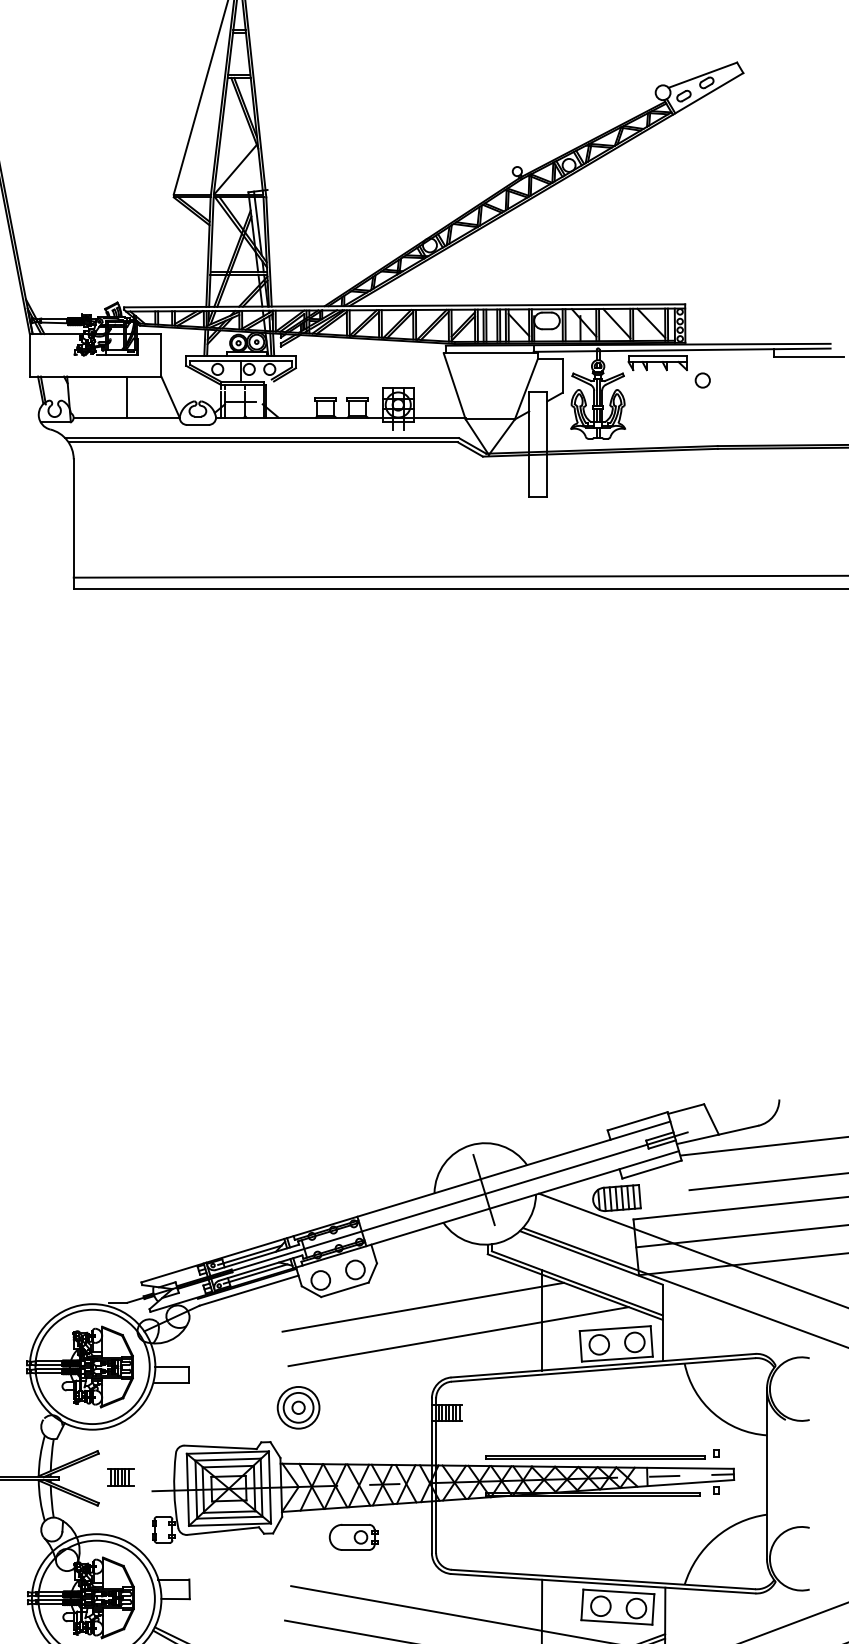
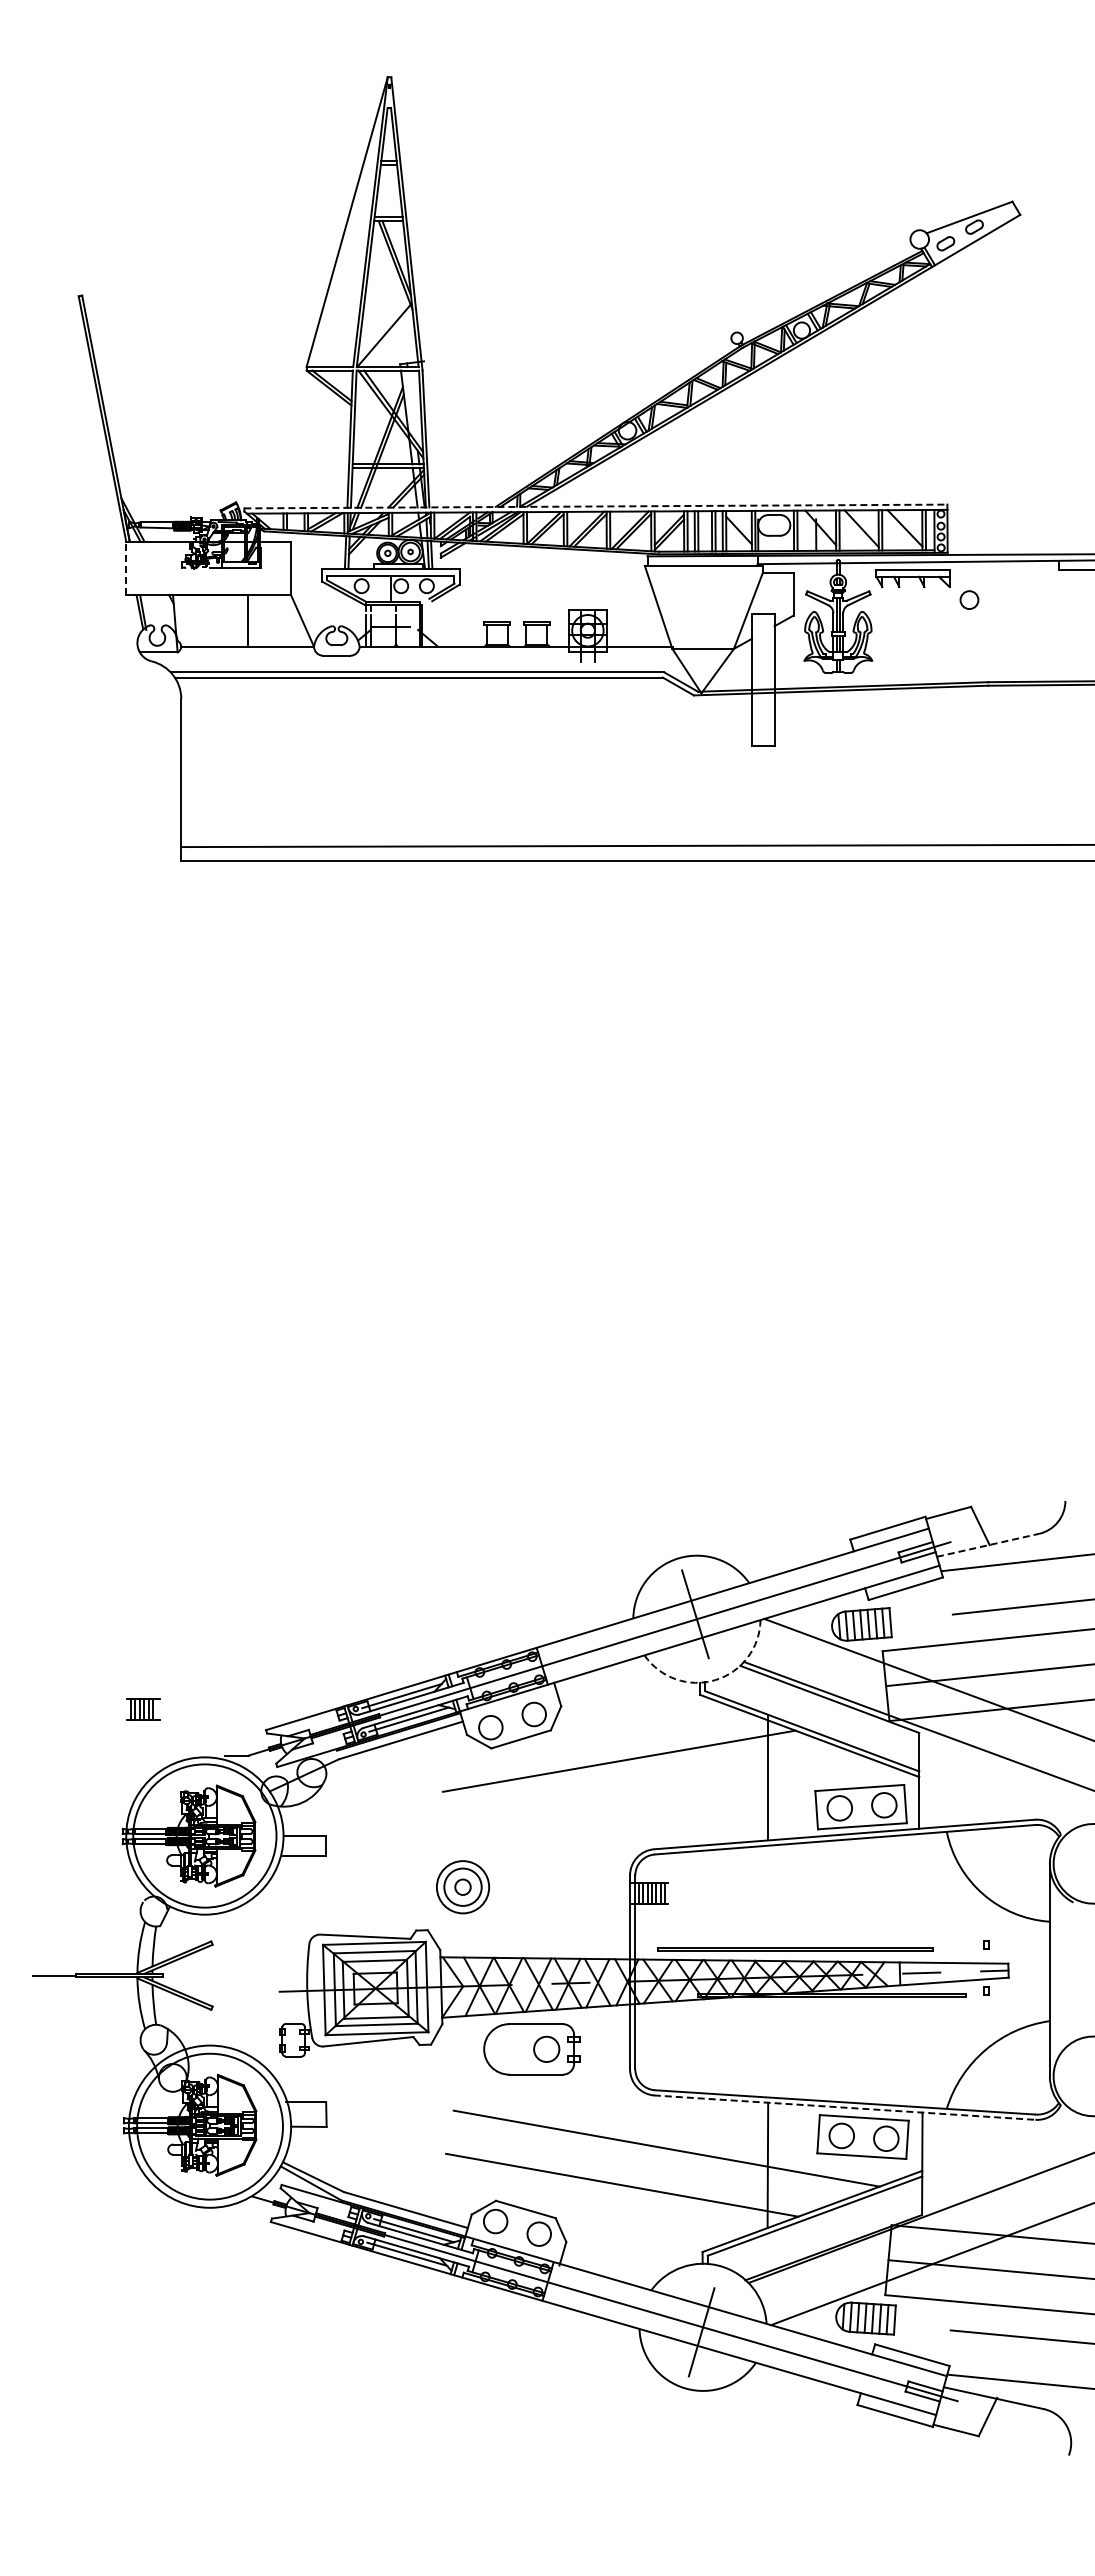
line: (258, 226) -> (412, 406), removed
line: (404, 305) -> (595, 506), solid -> dashed
line: (30, 355) -> (126, 568), solid -> dashed
line: (717, 1135) -> (988, 1545), solid -> dashed
arc: (500, 1242) -> (715, 1680), solid -> dashed
line: (458, 1336) -> (663, 1798), removed
line: (595, 1456) -> (795, 1948), moved
part: (121, 1477) -> (143, 1709), moved
part: (353, 1537) -> (531, 2049), size x1.6
line: (603, 1583) -> (845, 2107), solid -> dashed

